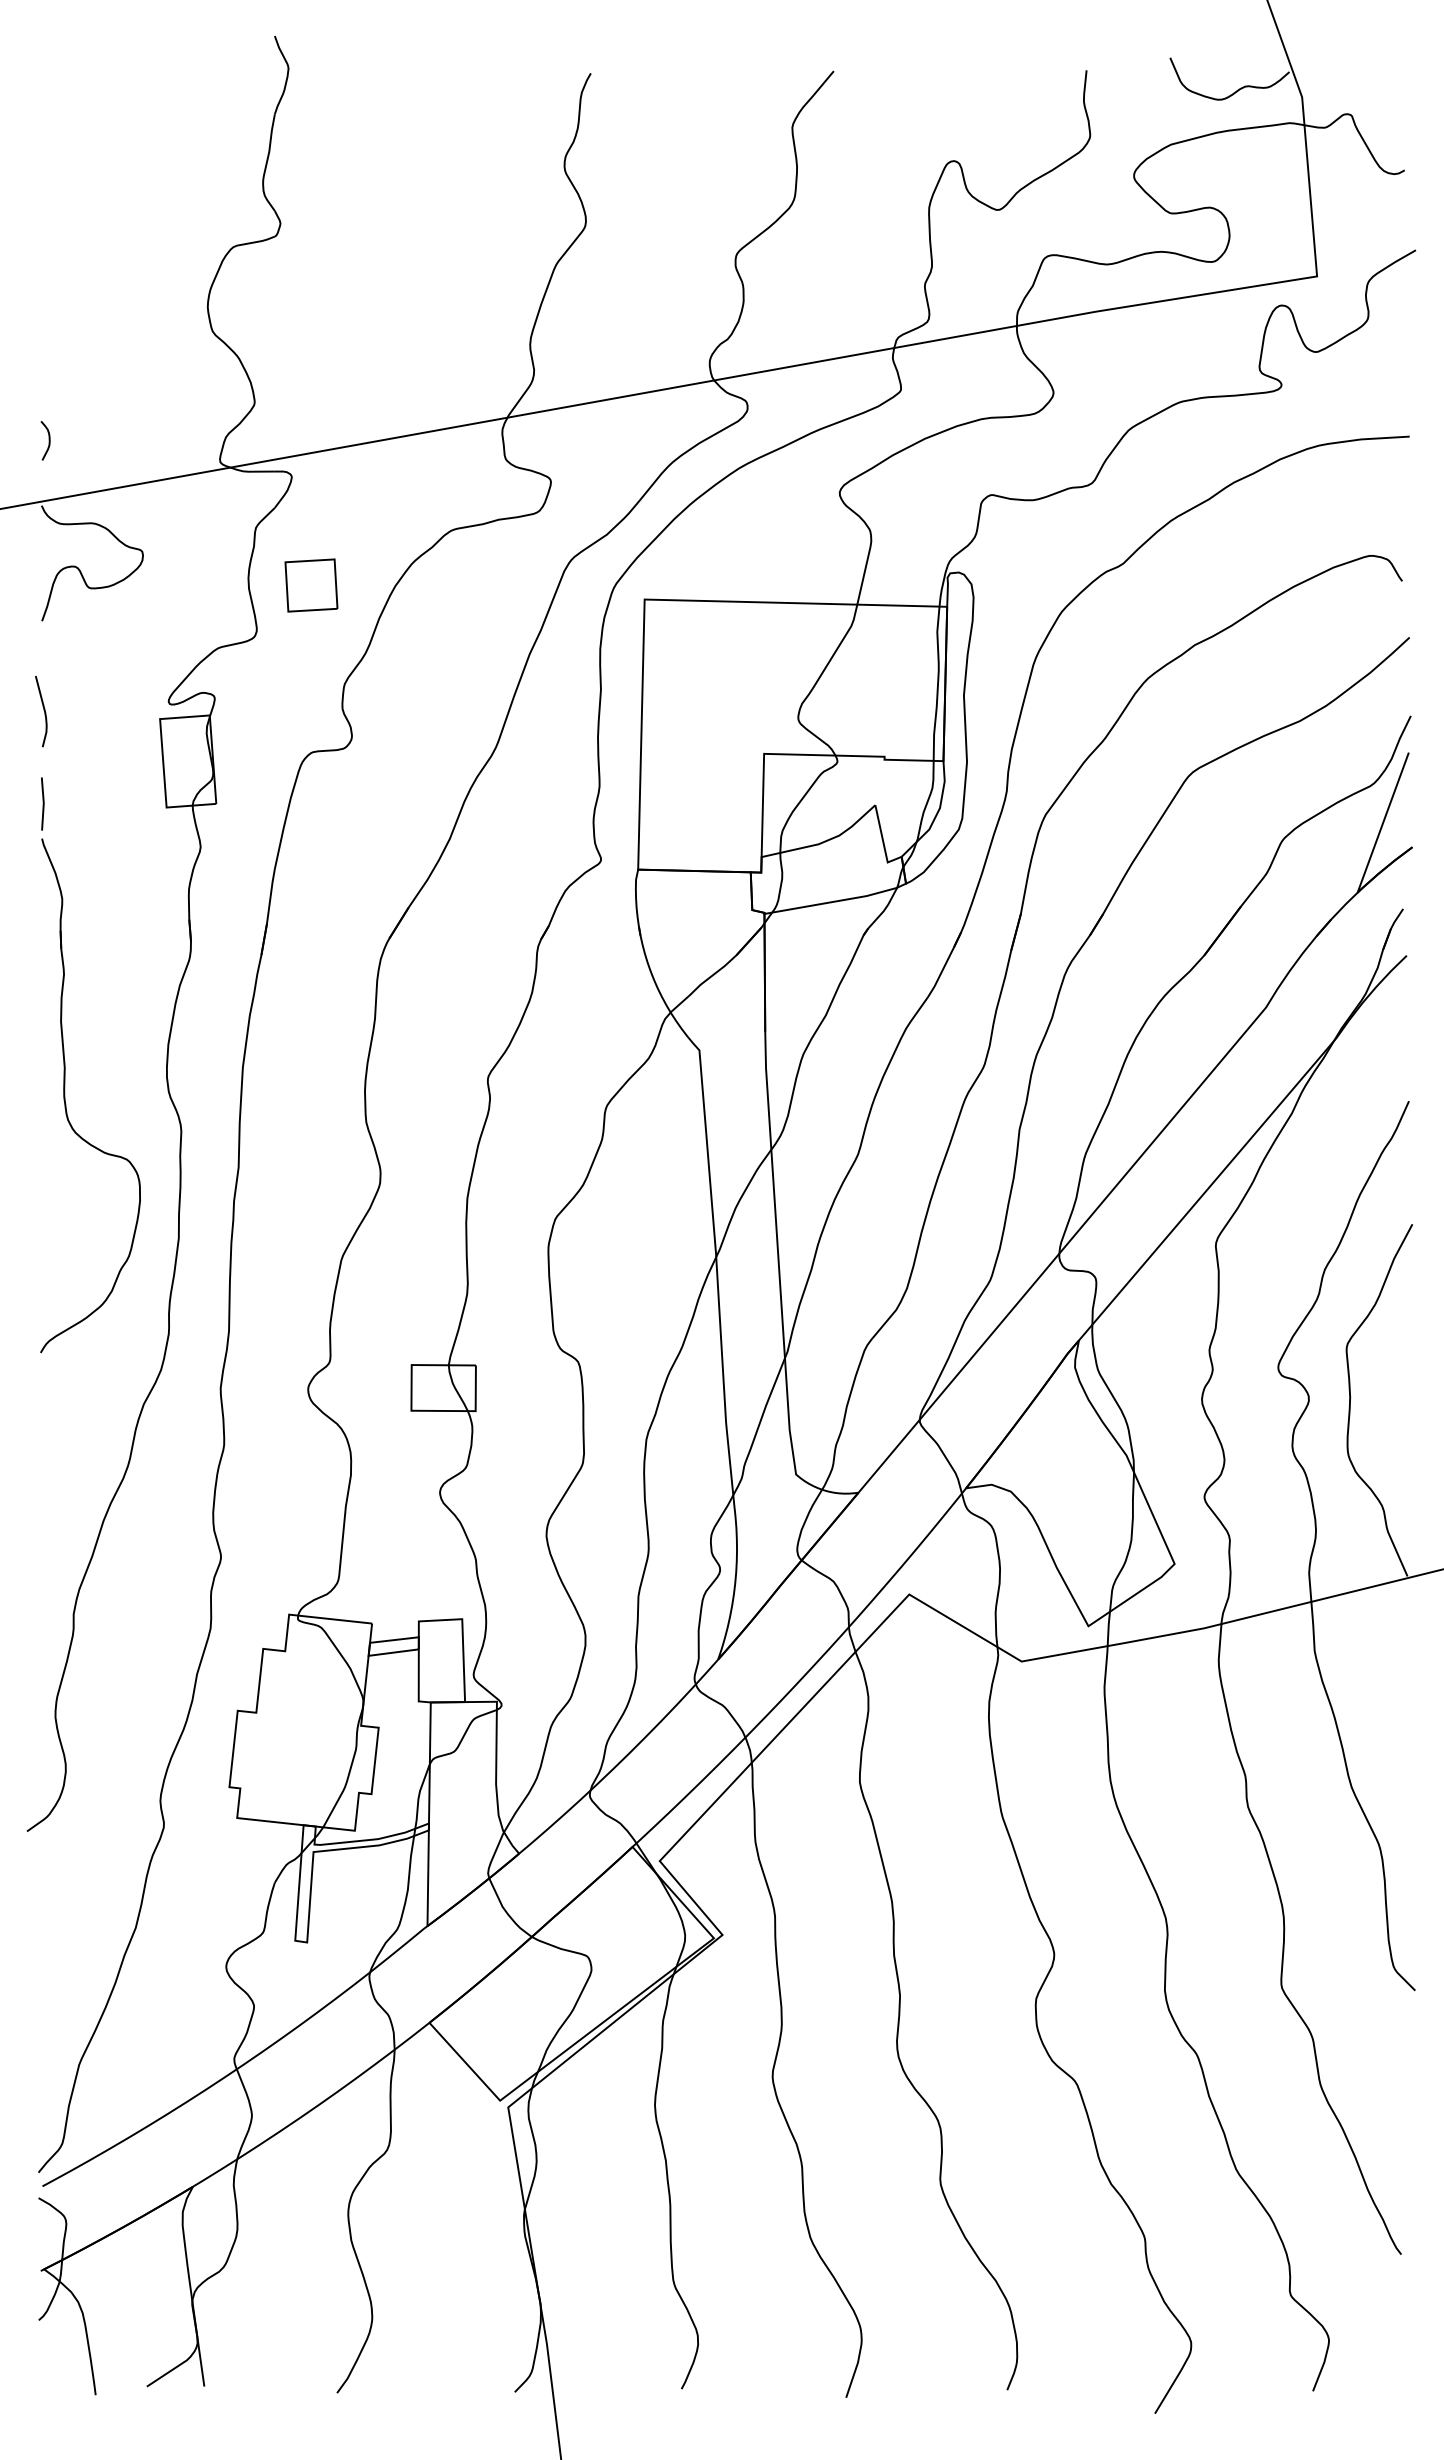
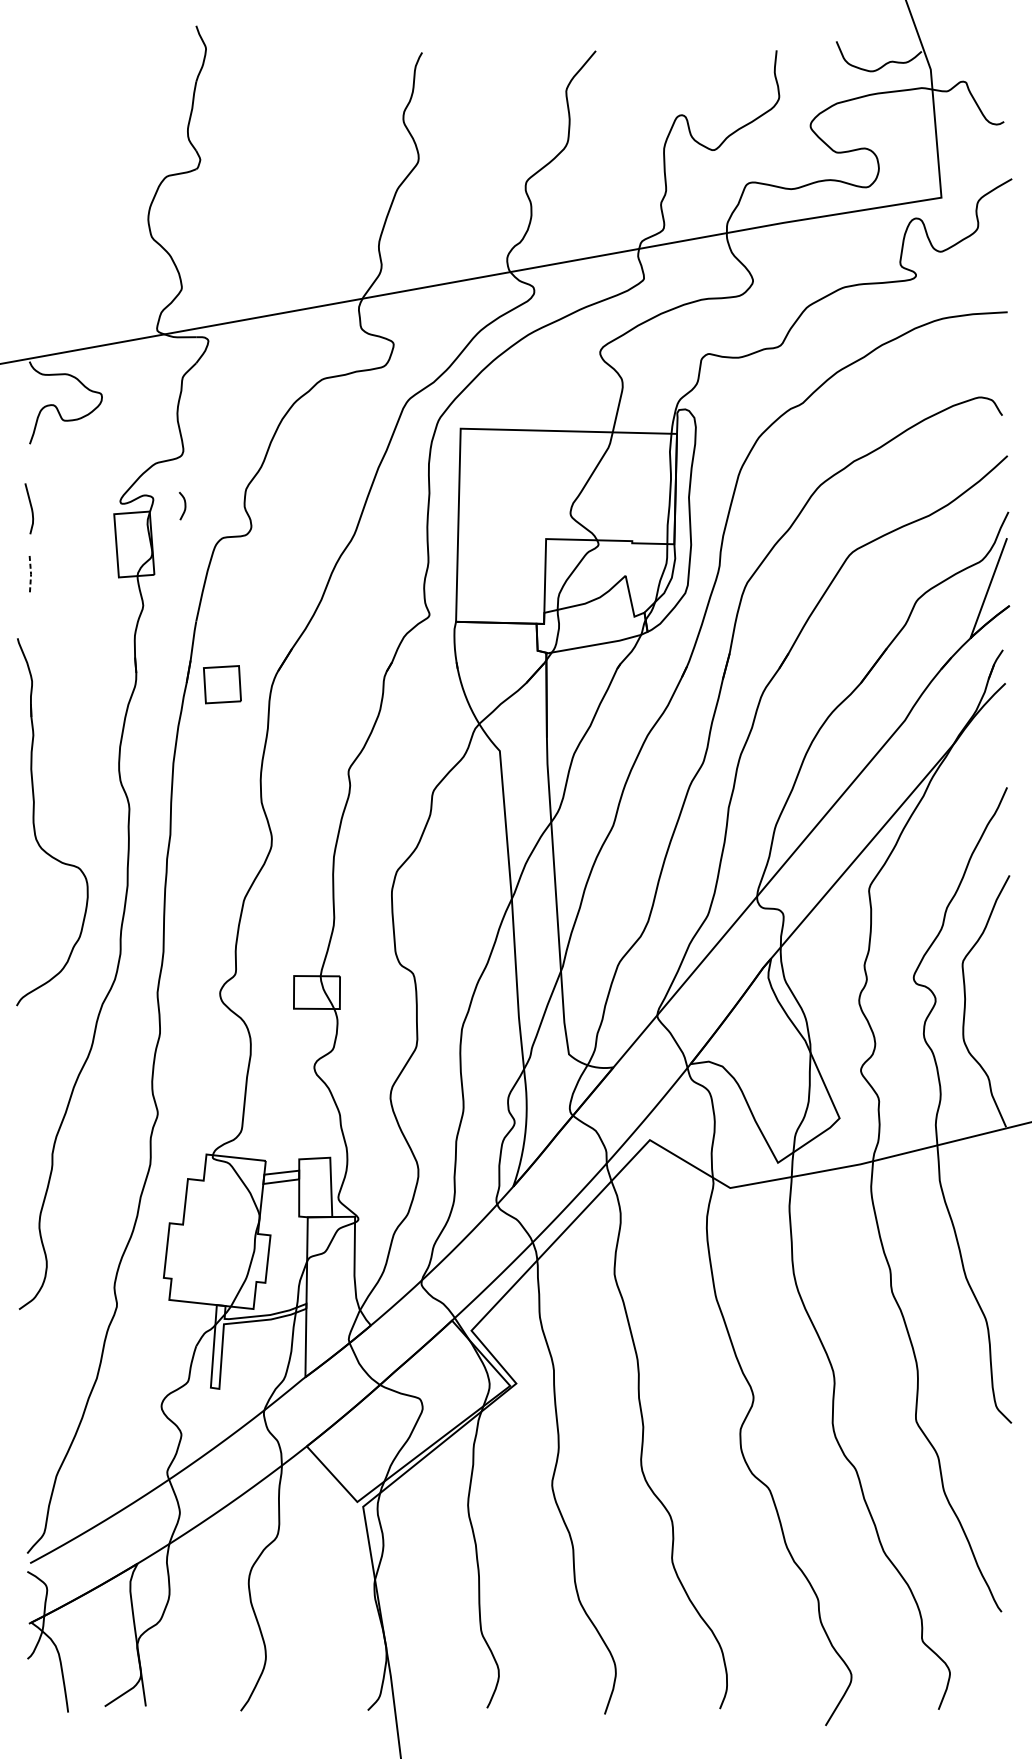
curve: (48, 440) -> (184, 505), moved
part: (311, 585) -> (222, 684), moved
line: (43, 804) -> (30, 575), solid -> dashed
part: (65, 1095) -> (34, 821), moved

